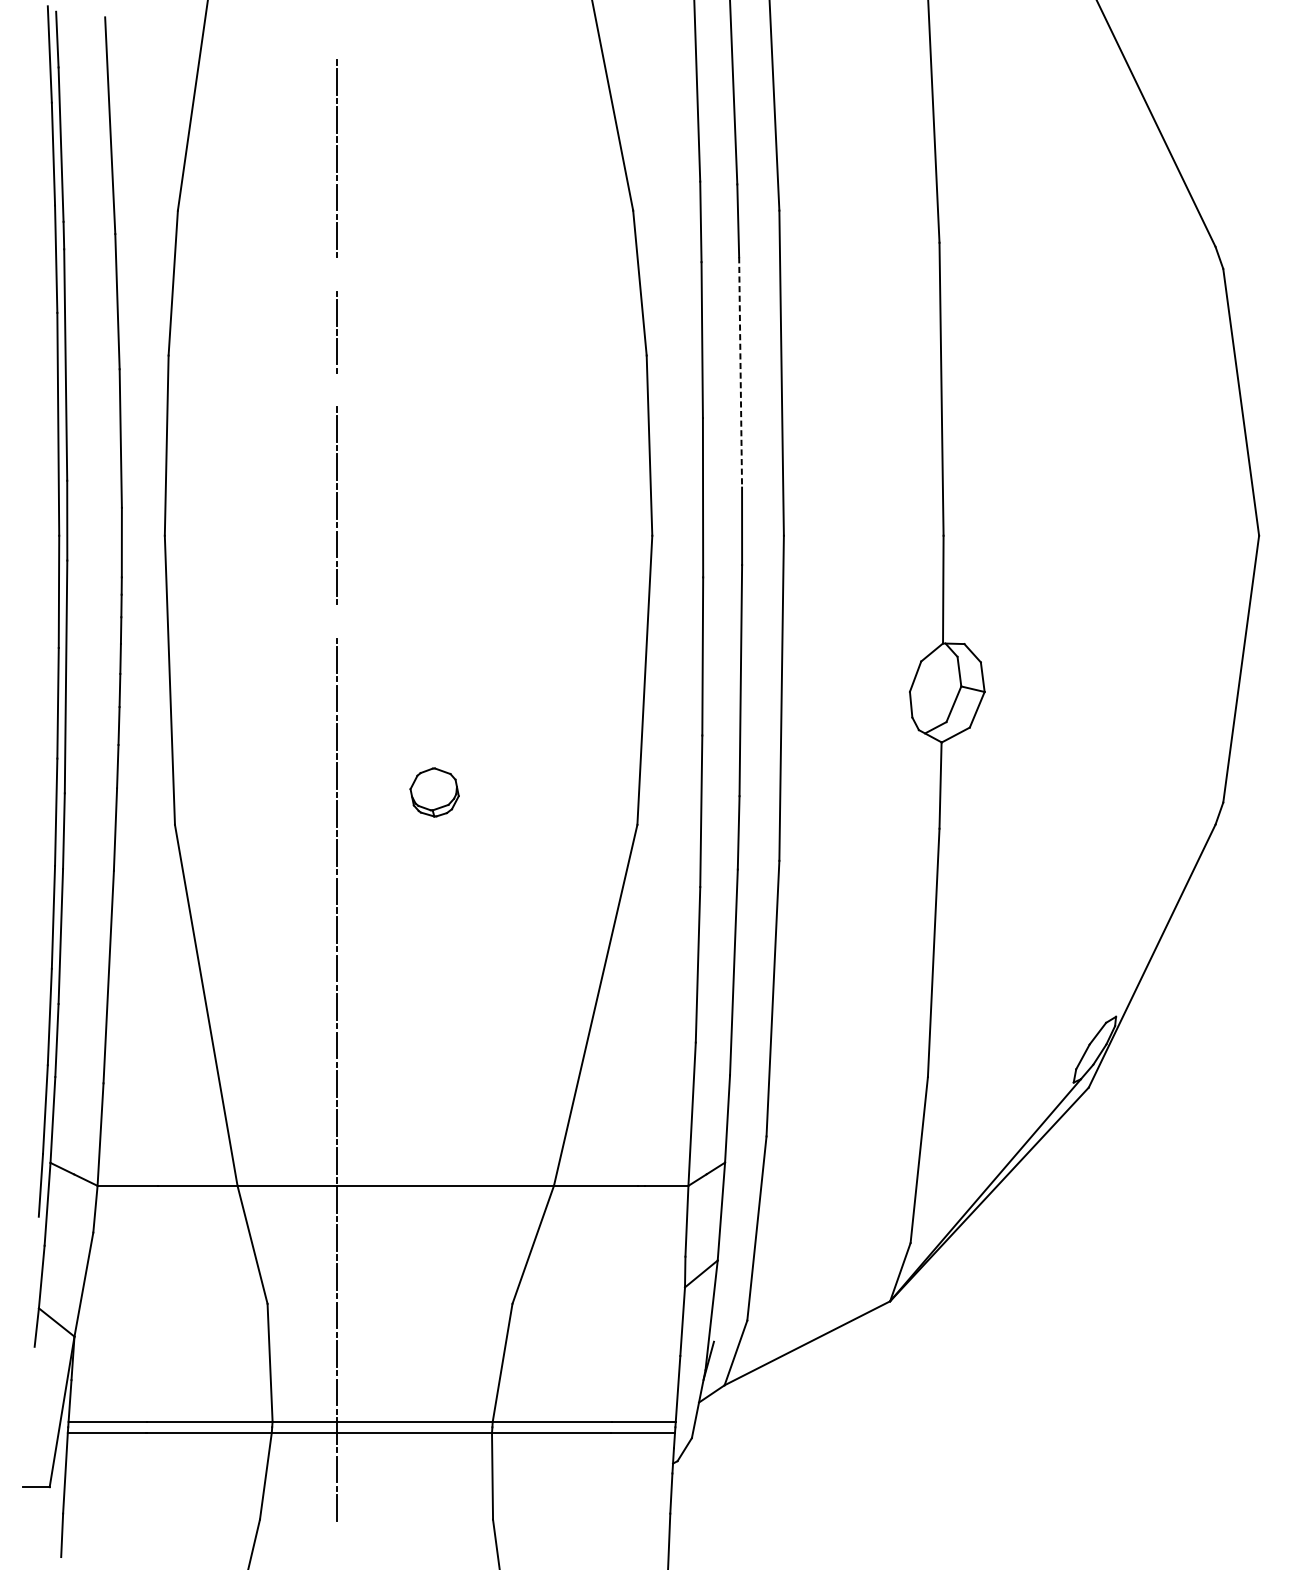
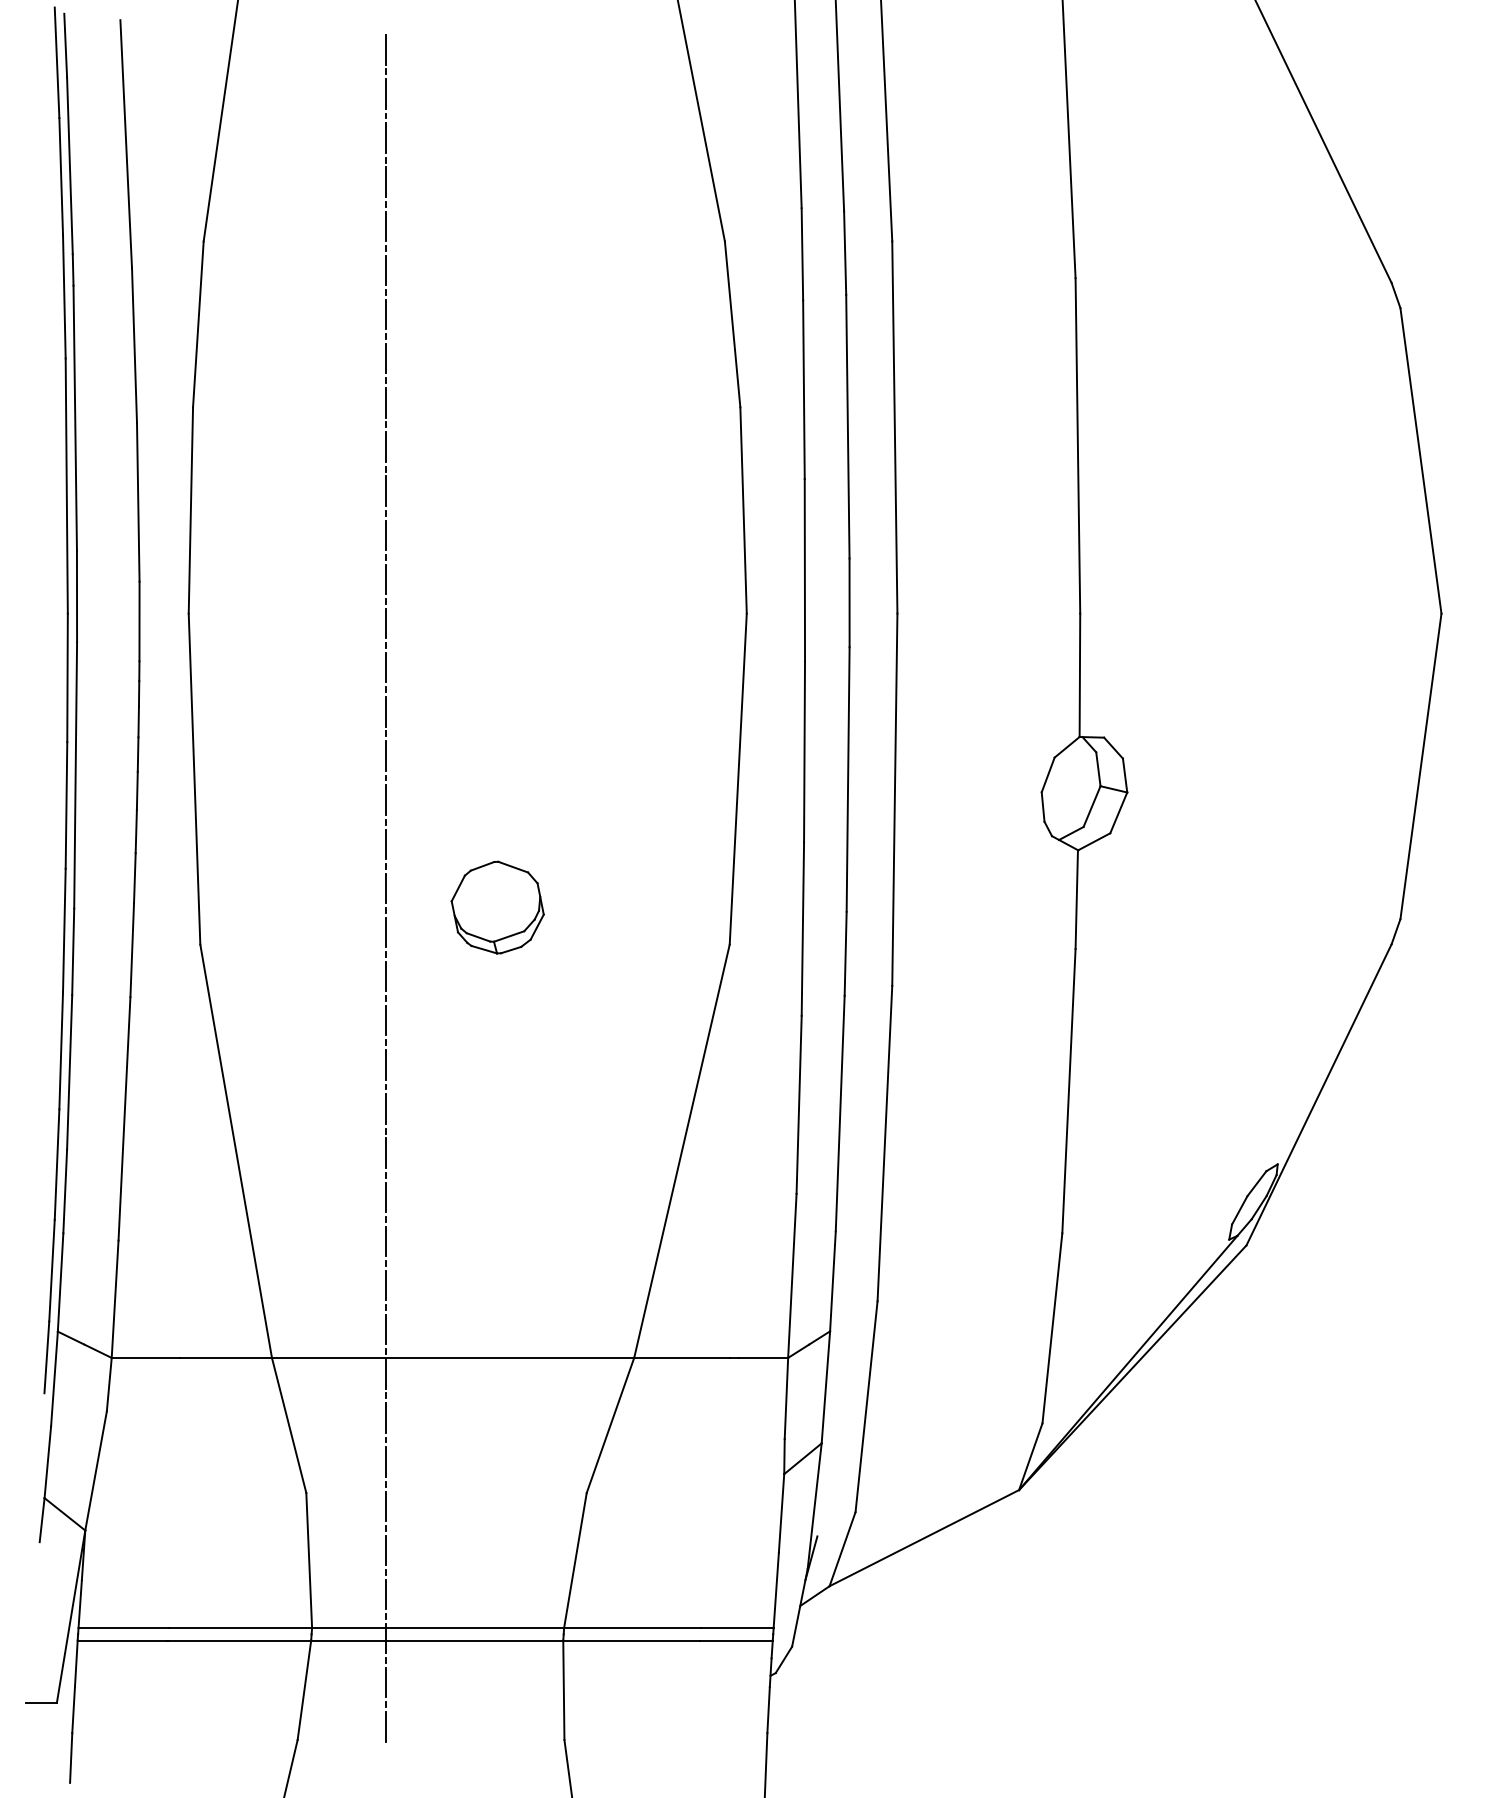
line: (336, 42) -> (385, 49), added
line: (336, 274) -> (385, 314), added
line: (740, 372) -> (847, 426), dashed -> solid
line: (336, 389) -> (385, 446), added
line: (336, 621) -> (385, 711), added
part: (434, 792) -> (497, 907), size x1.67

